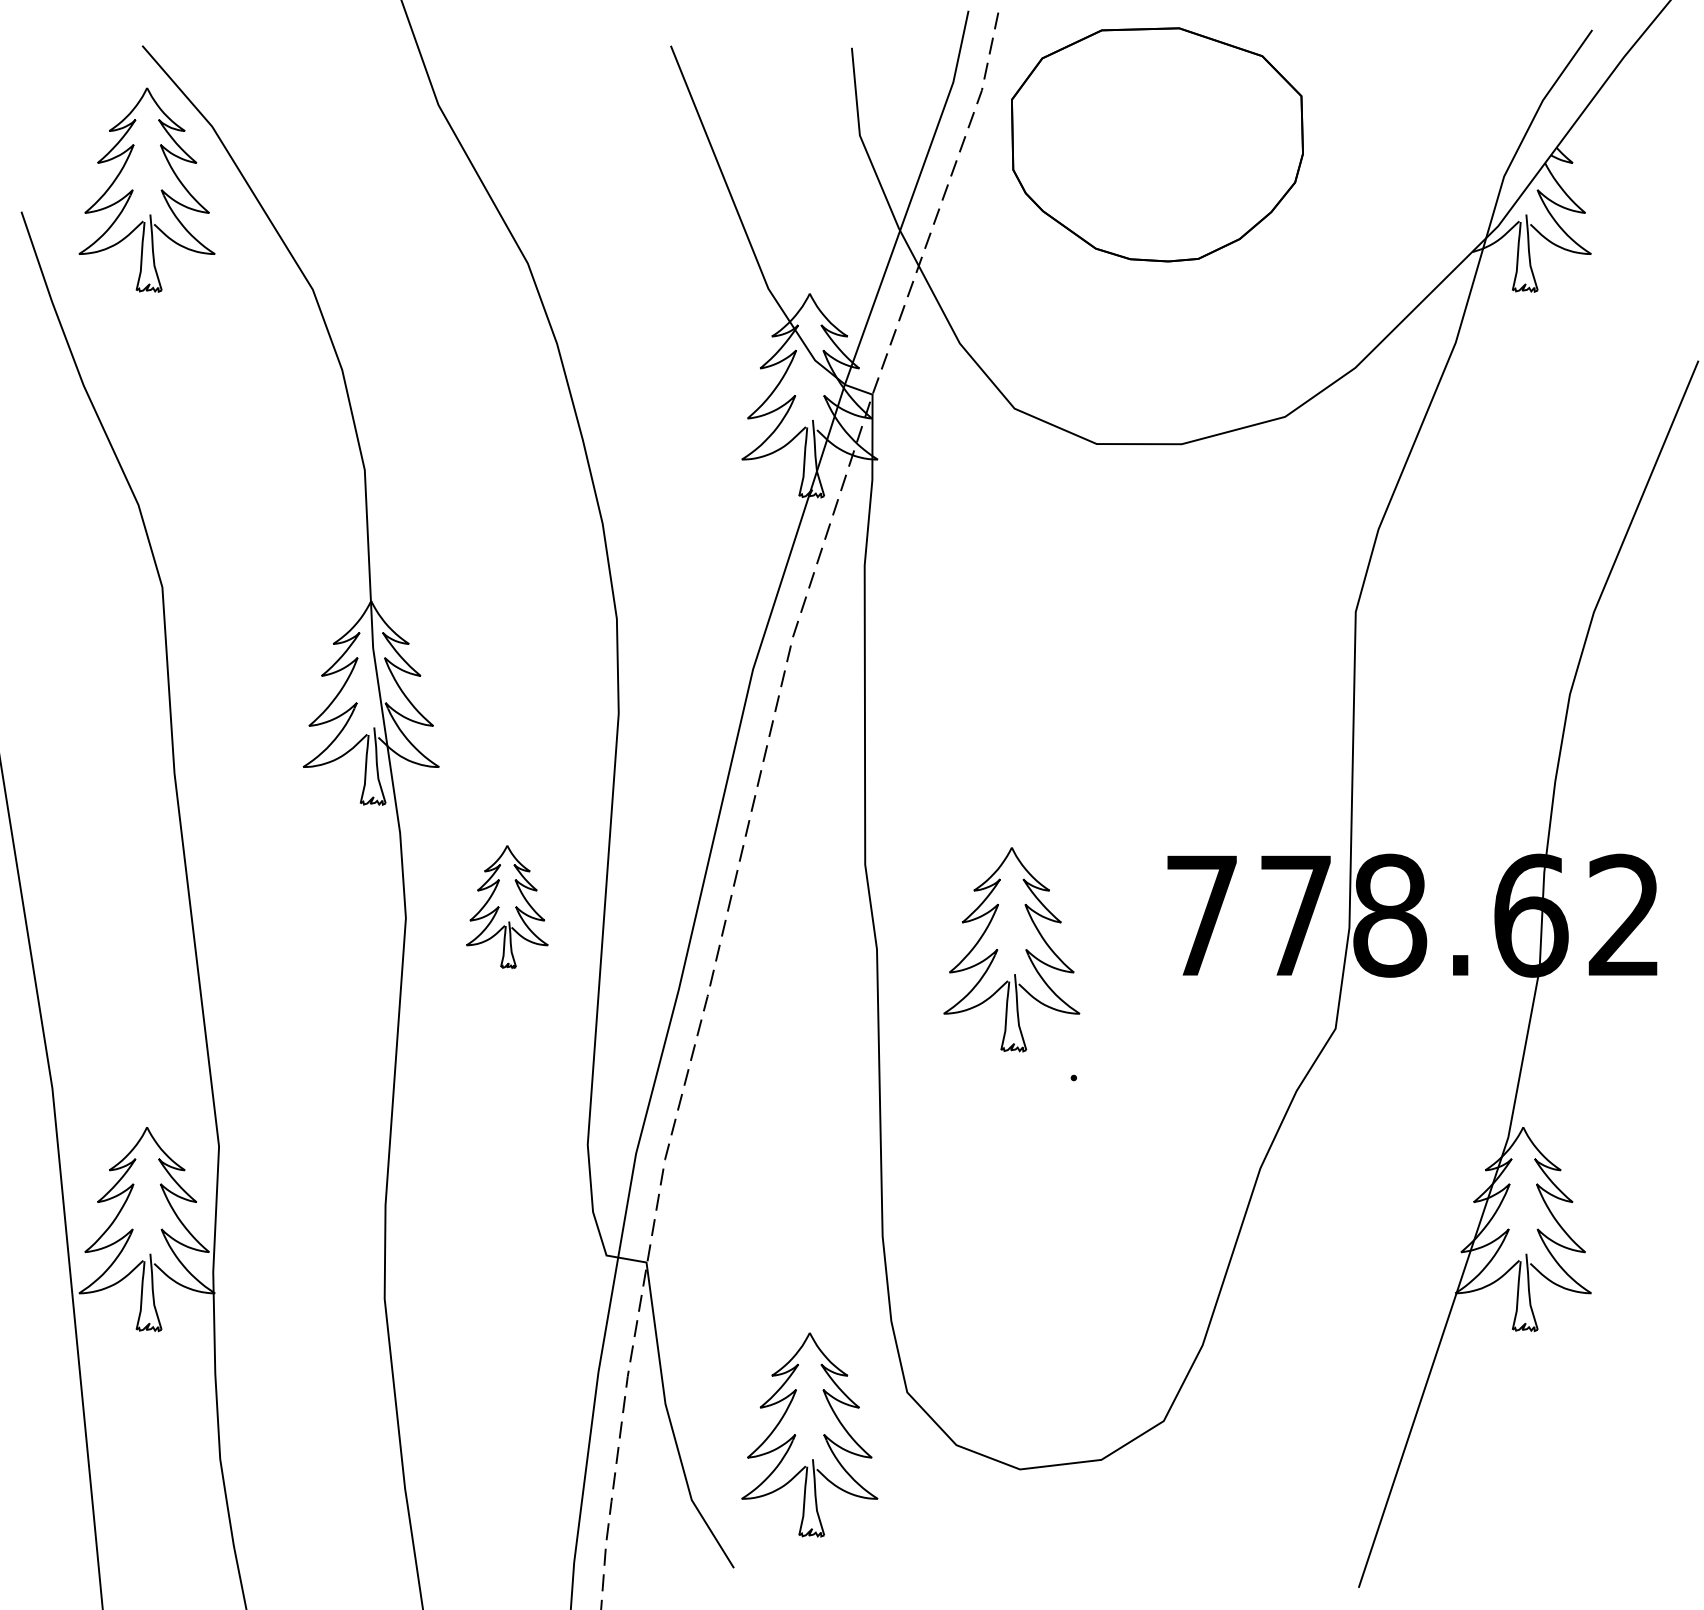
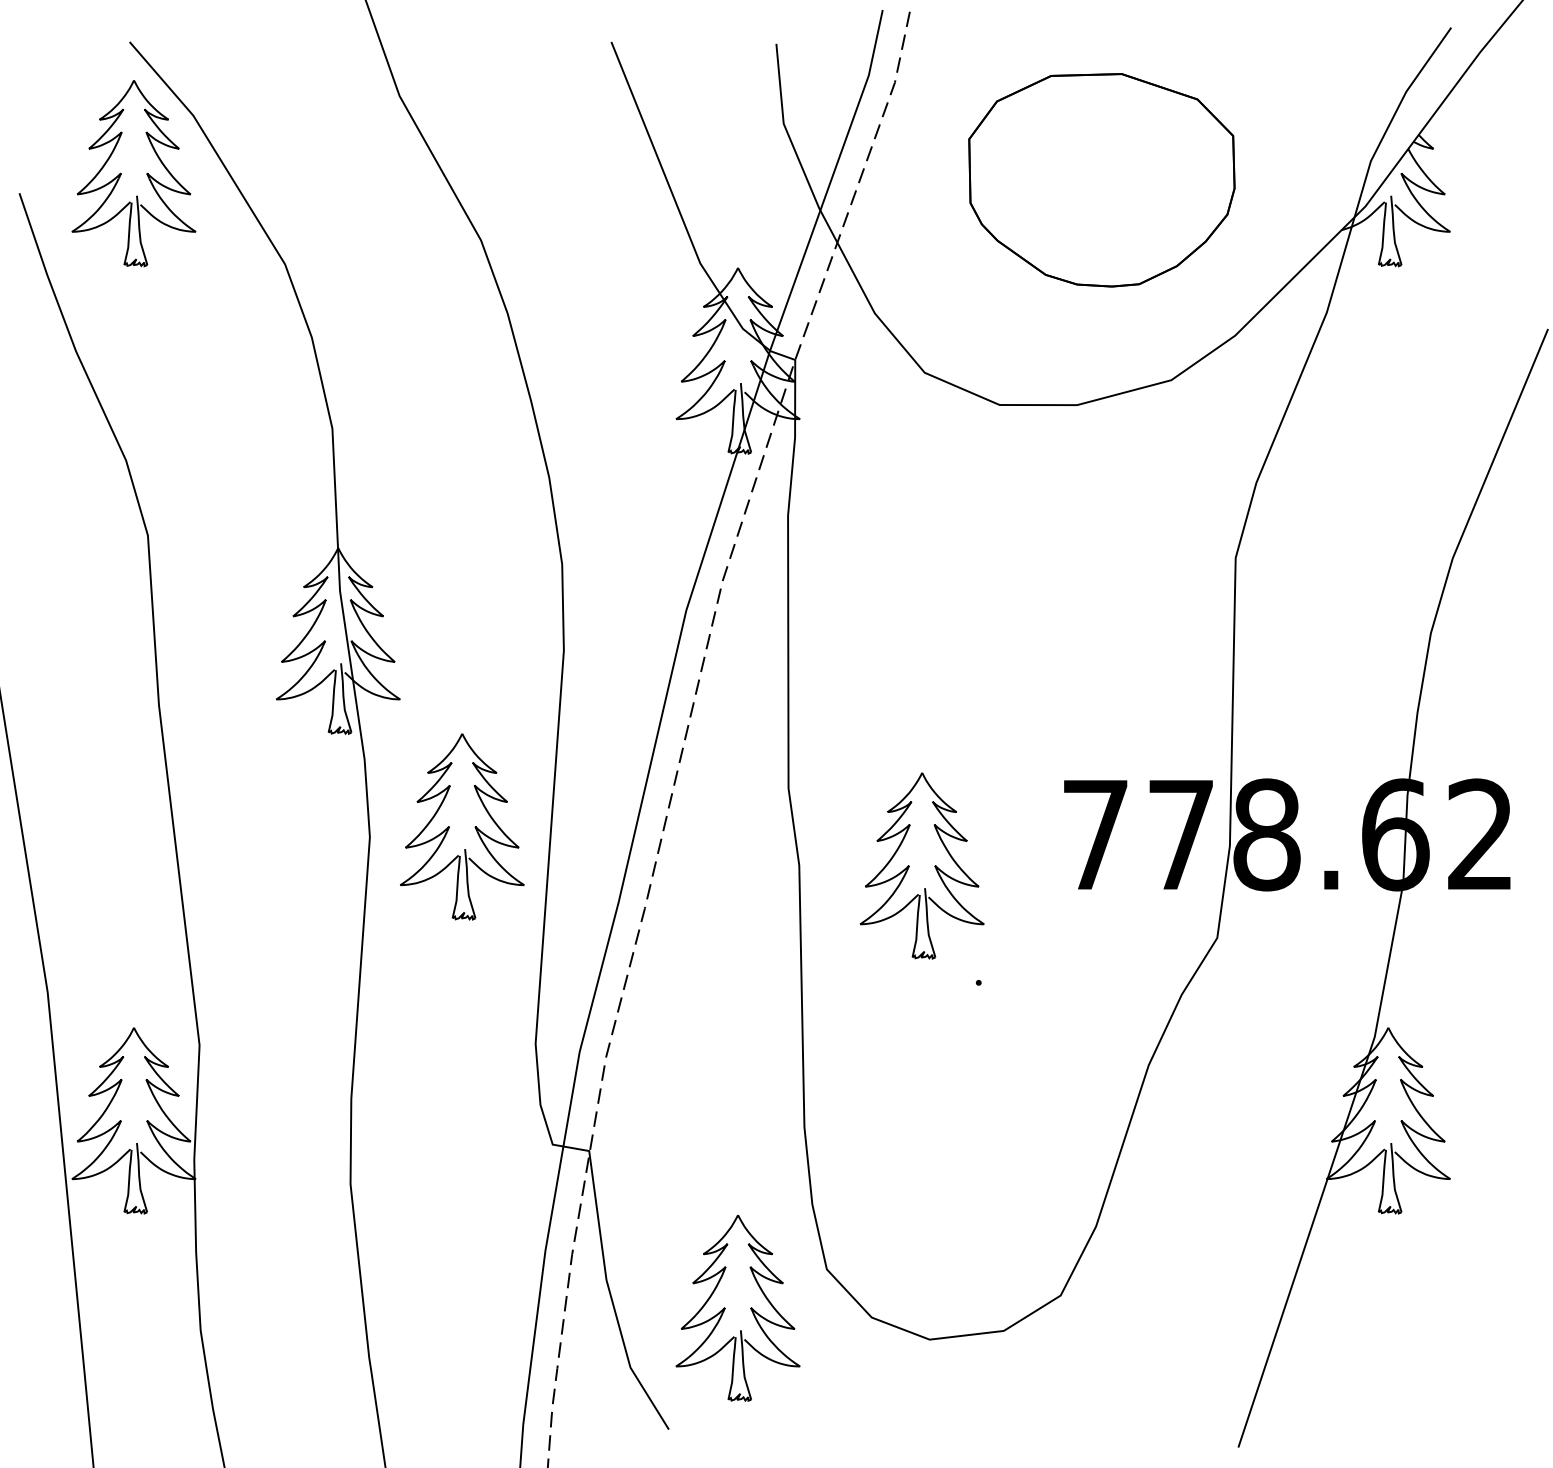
part: (1156, 145) -> (1101, 180), moved
part: (507, 906) -> (462, 826), size x1.67

